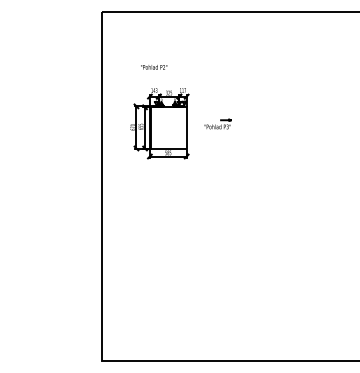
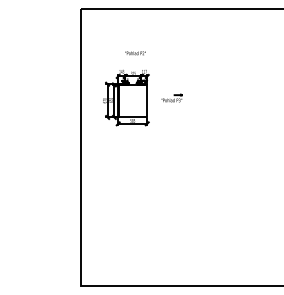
text: (154, 67) -> (135, 53), moved

